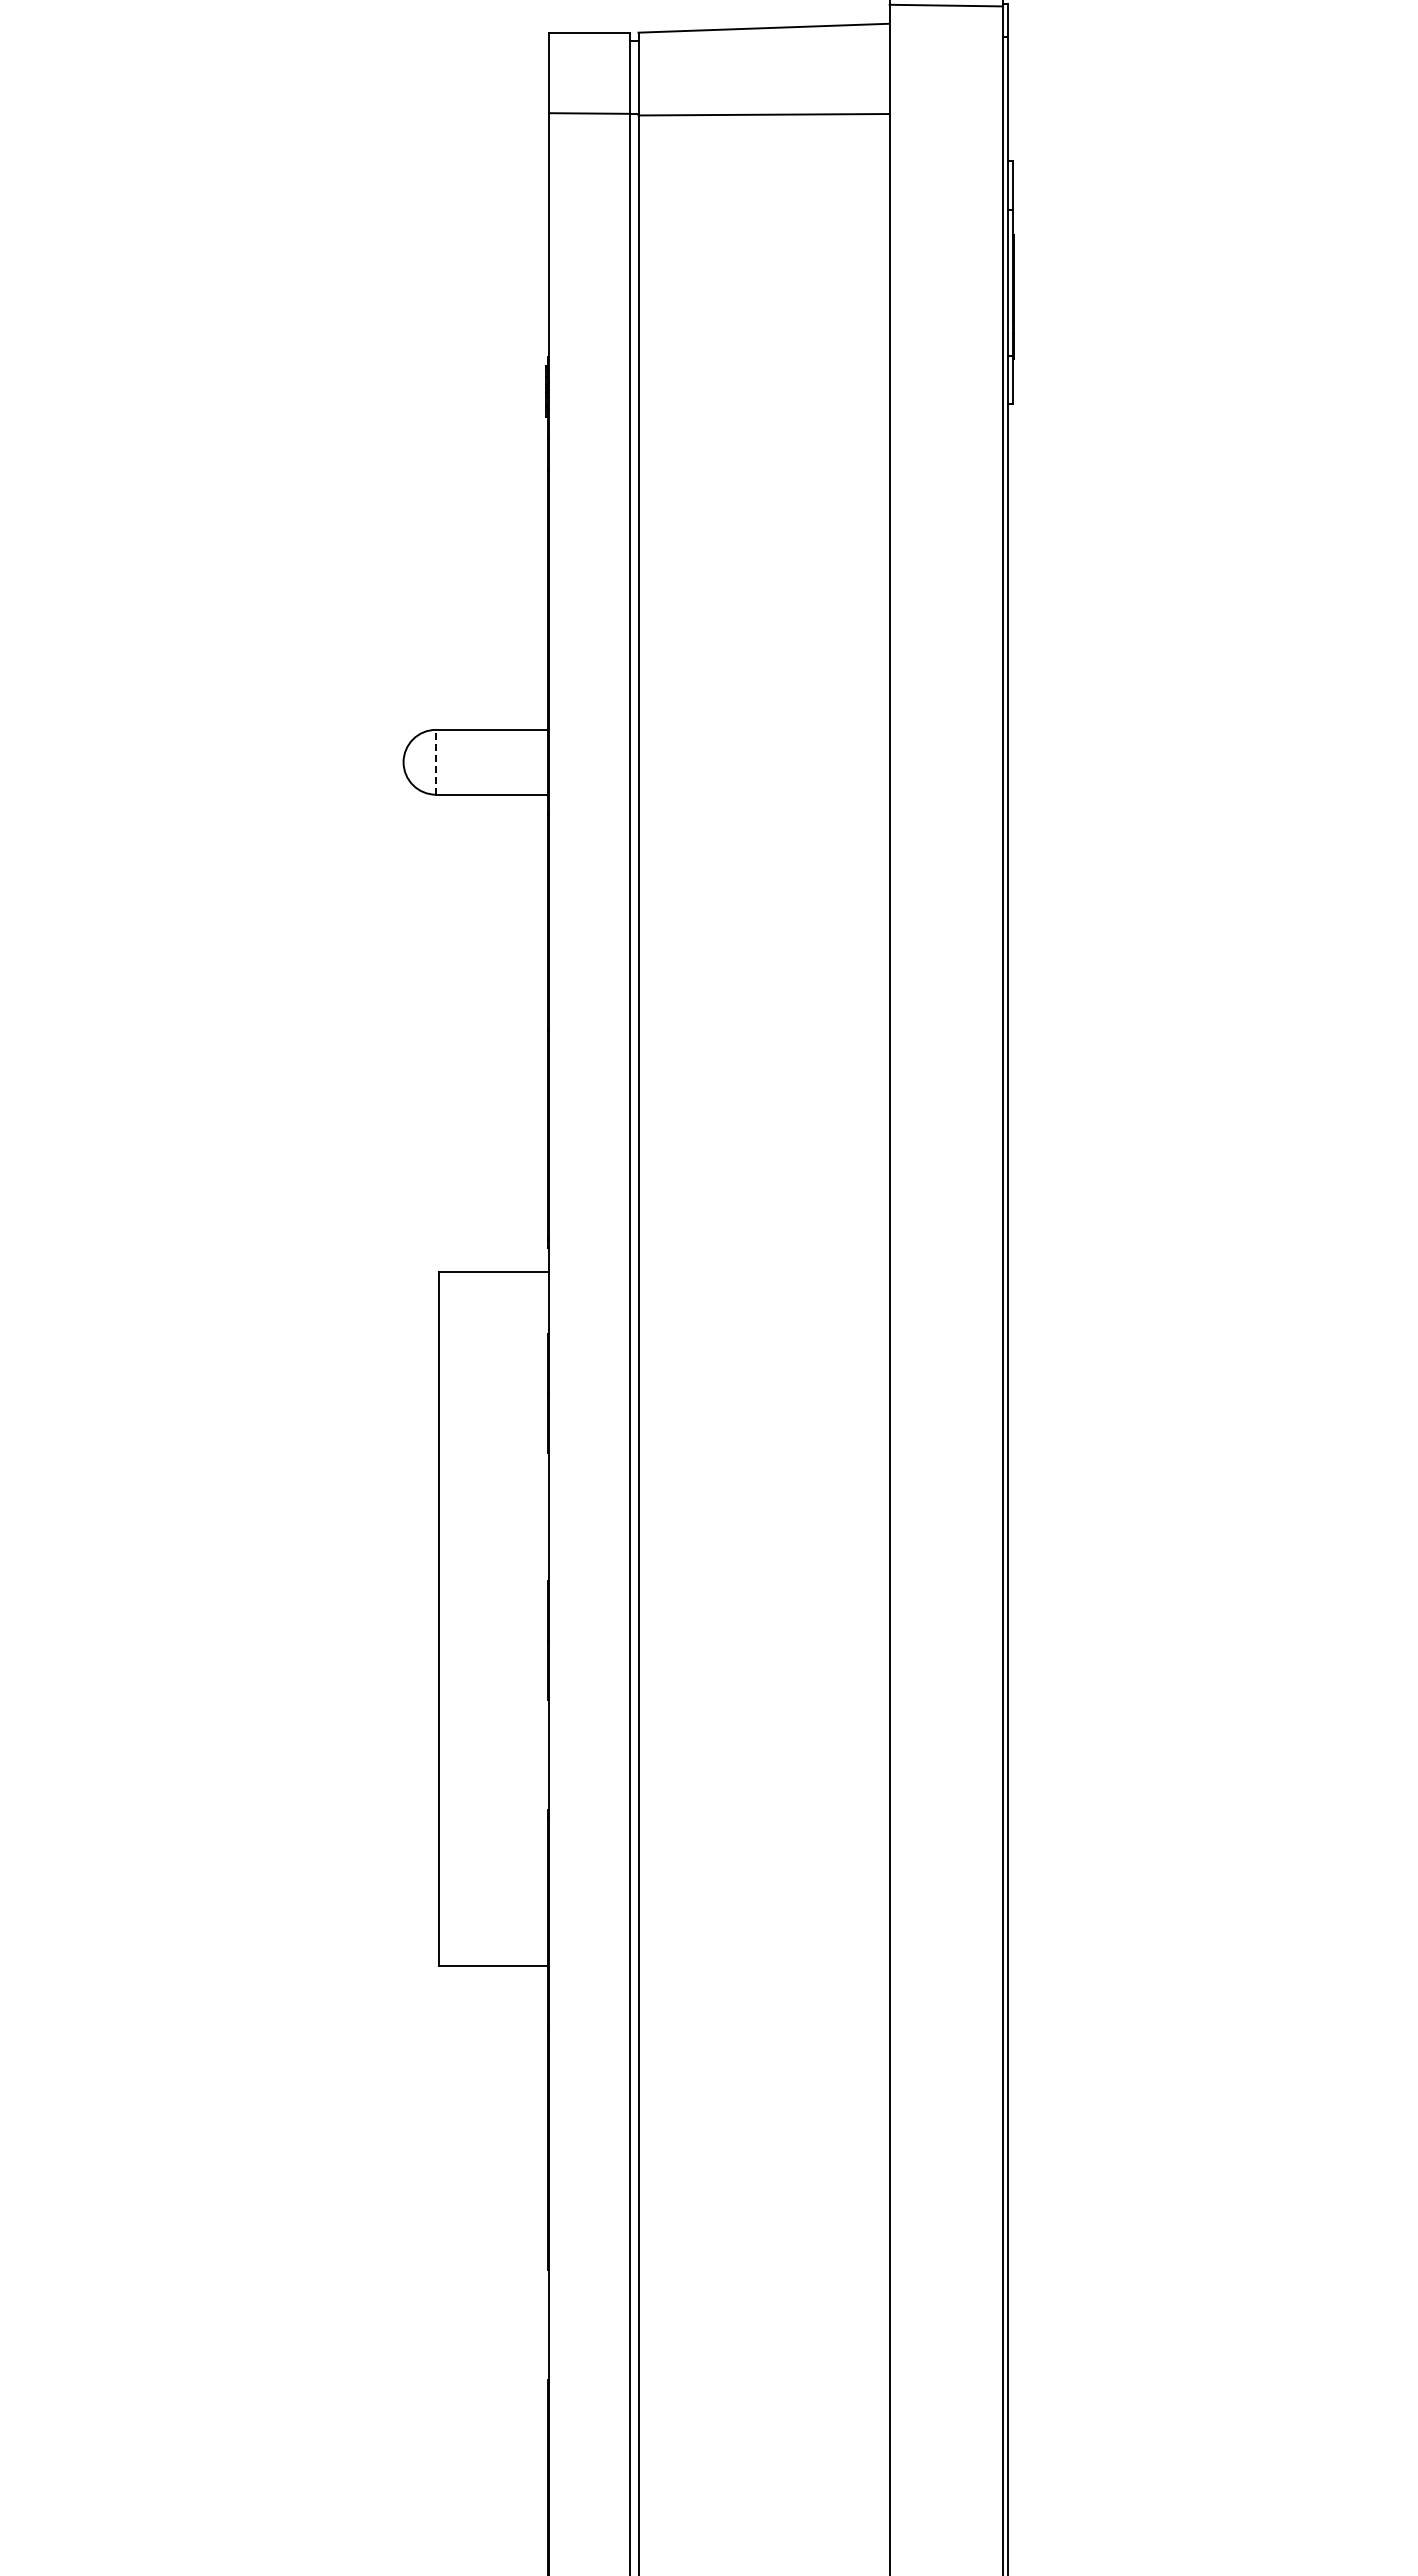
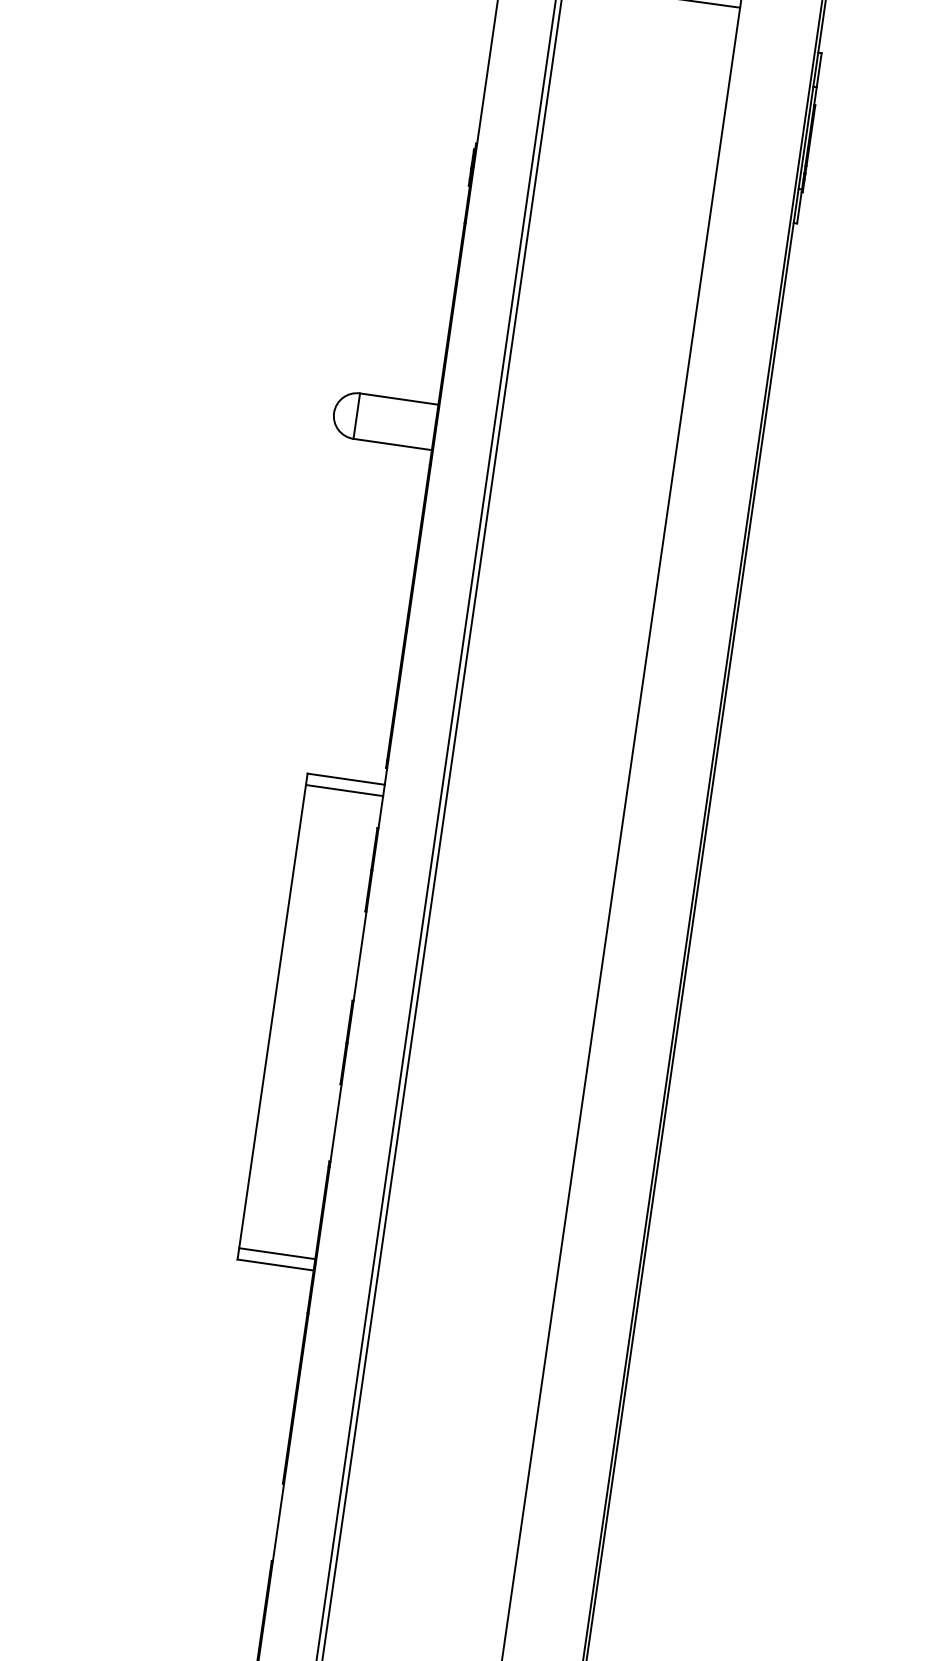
line: (435, 761) -> (356, 415), dashed -> solid
line: (494, 1288) -> (344, 790), added
line: (493, 1949) -> (277, 1253), added

